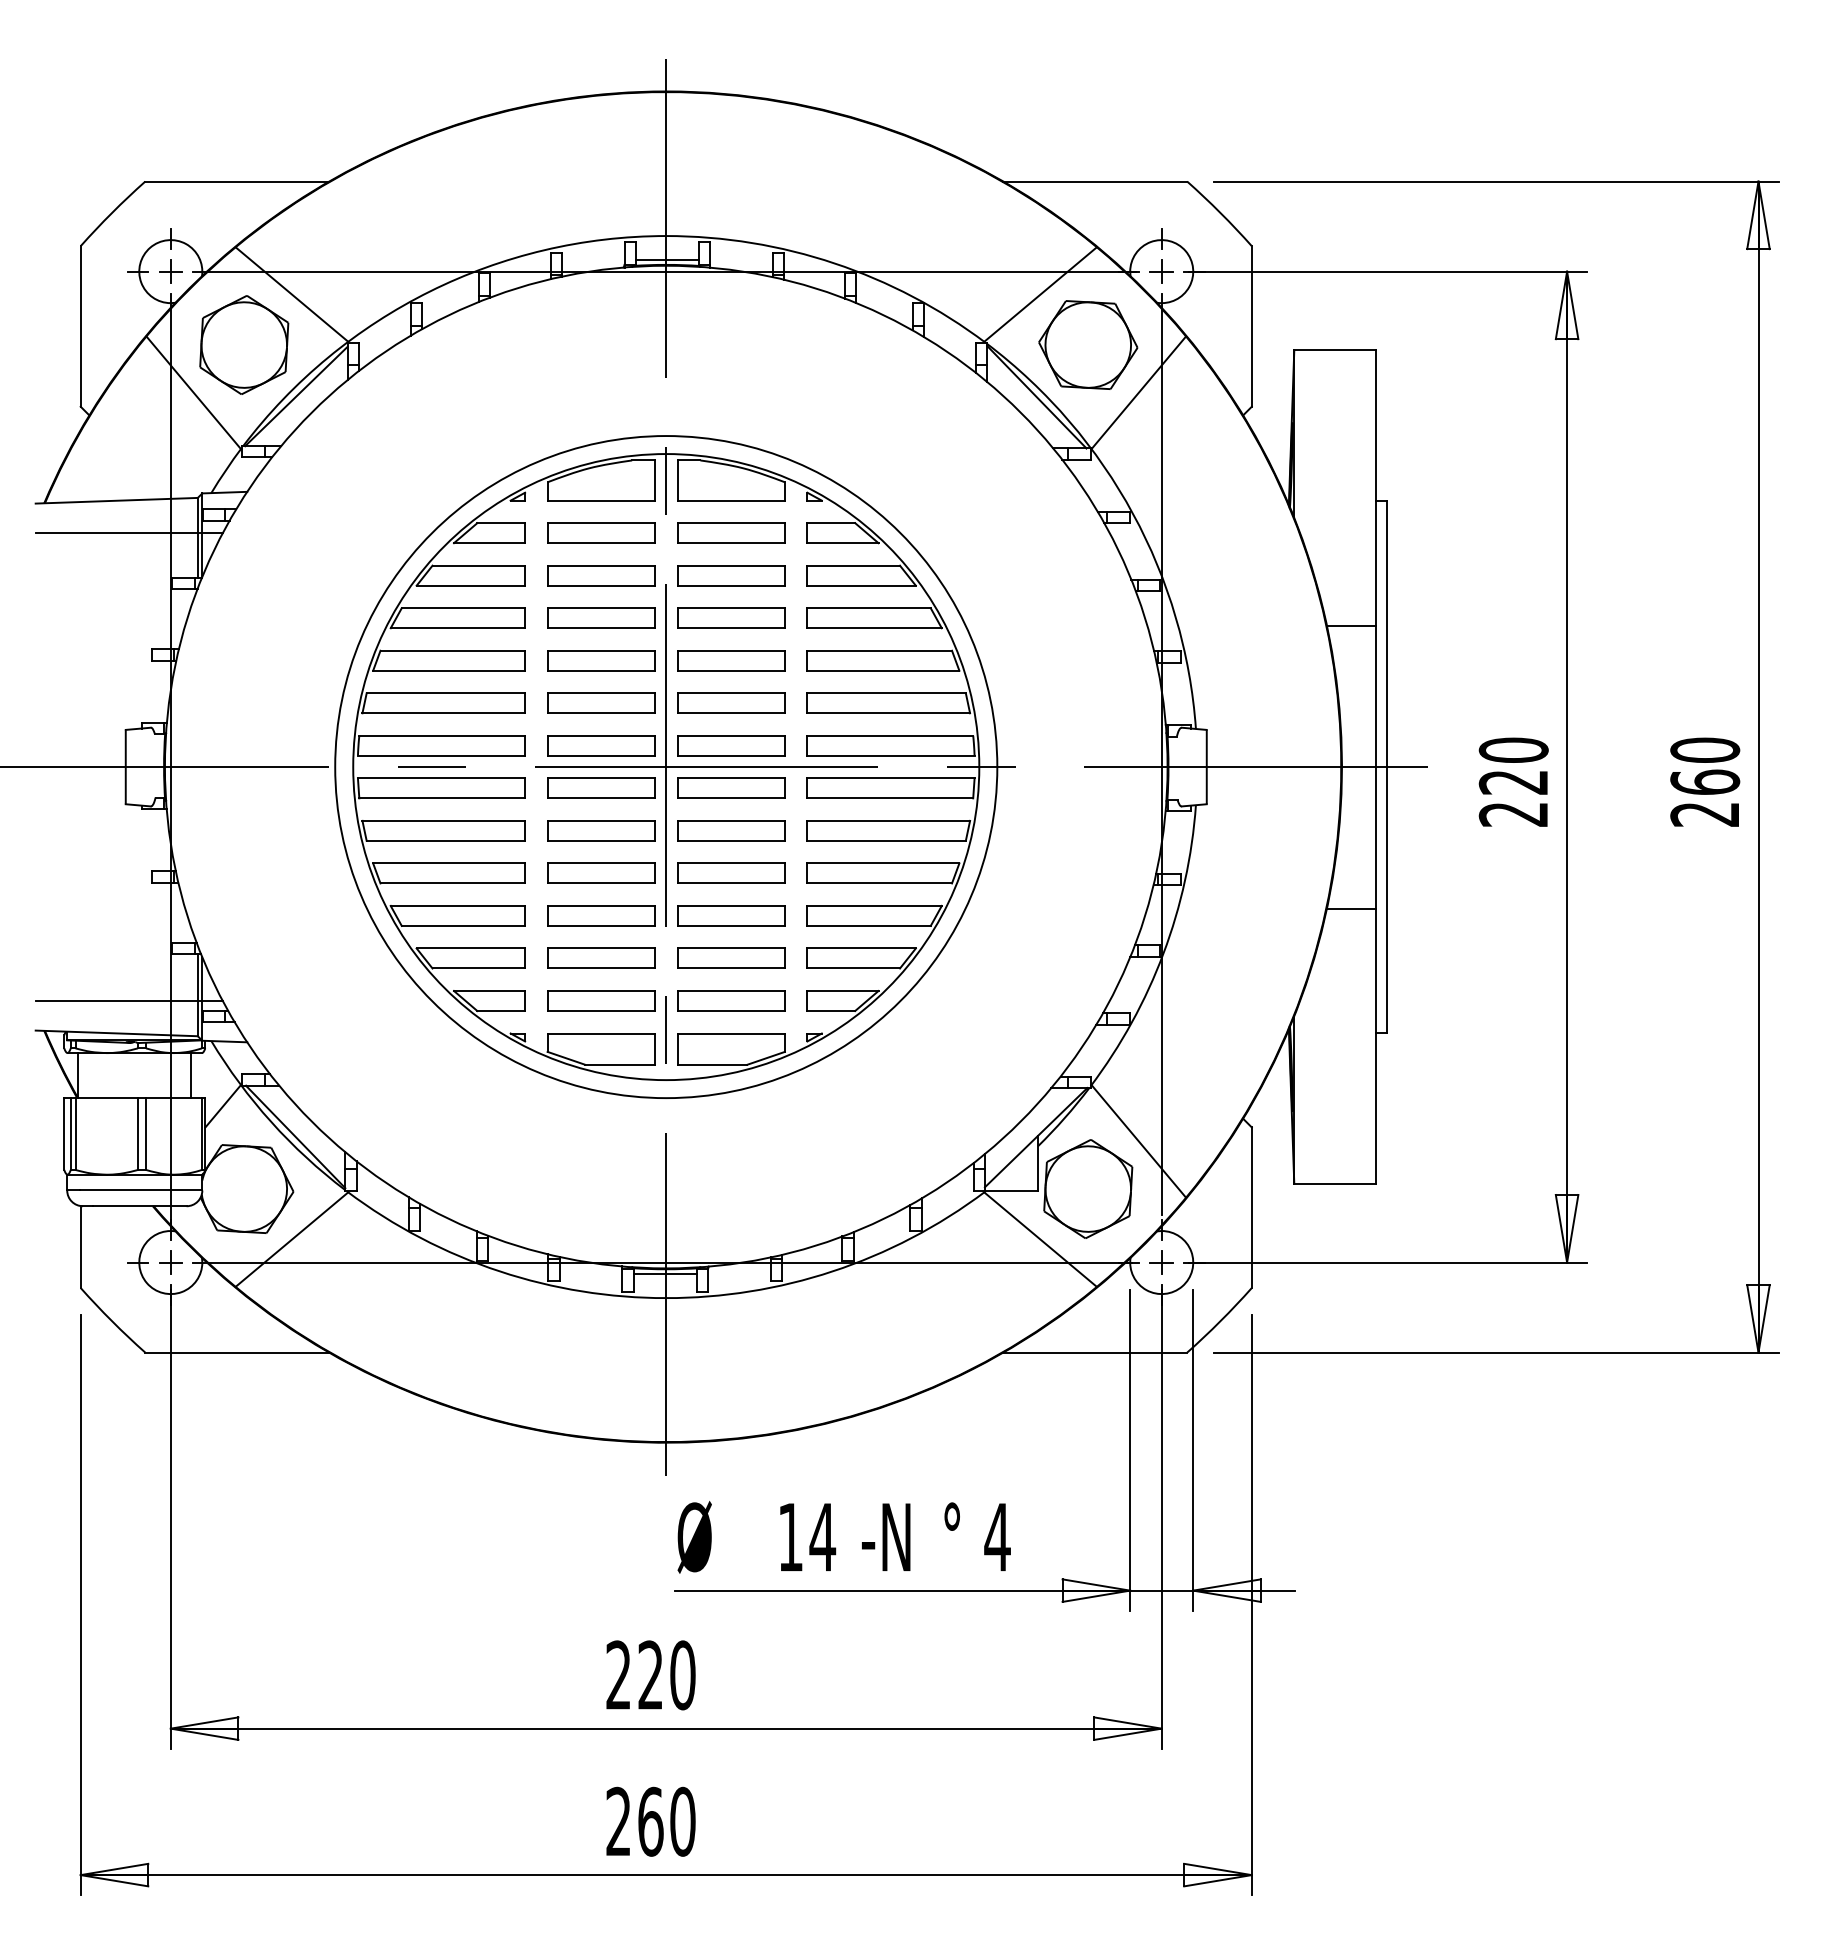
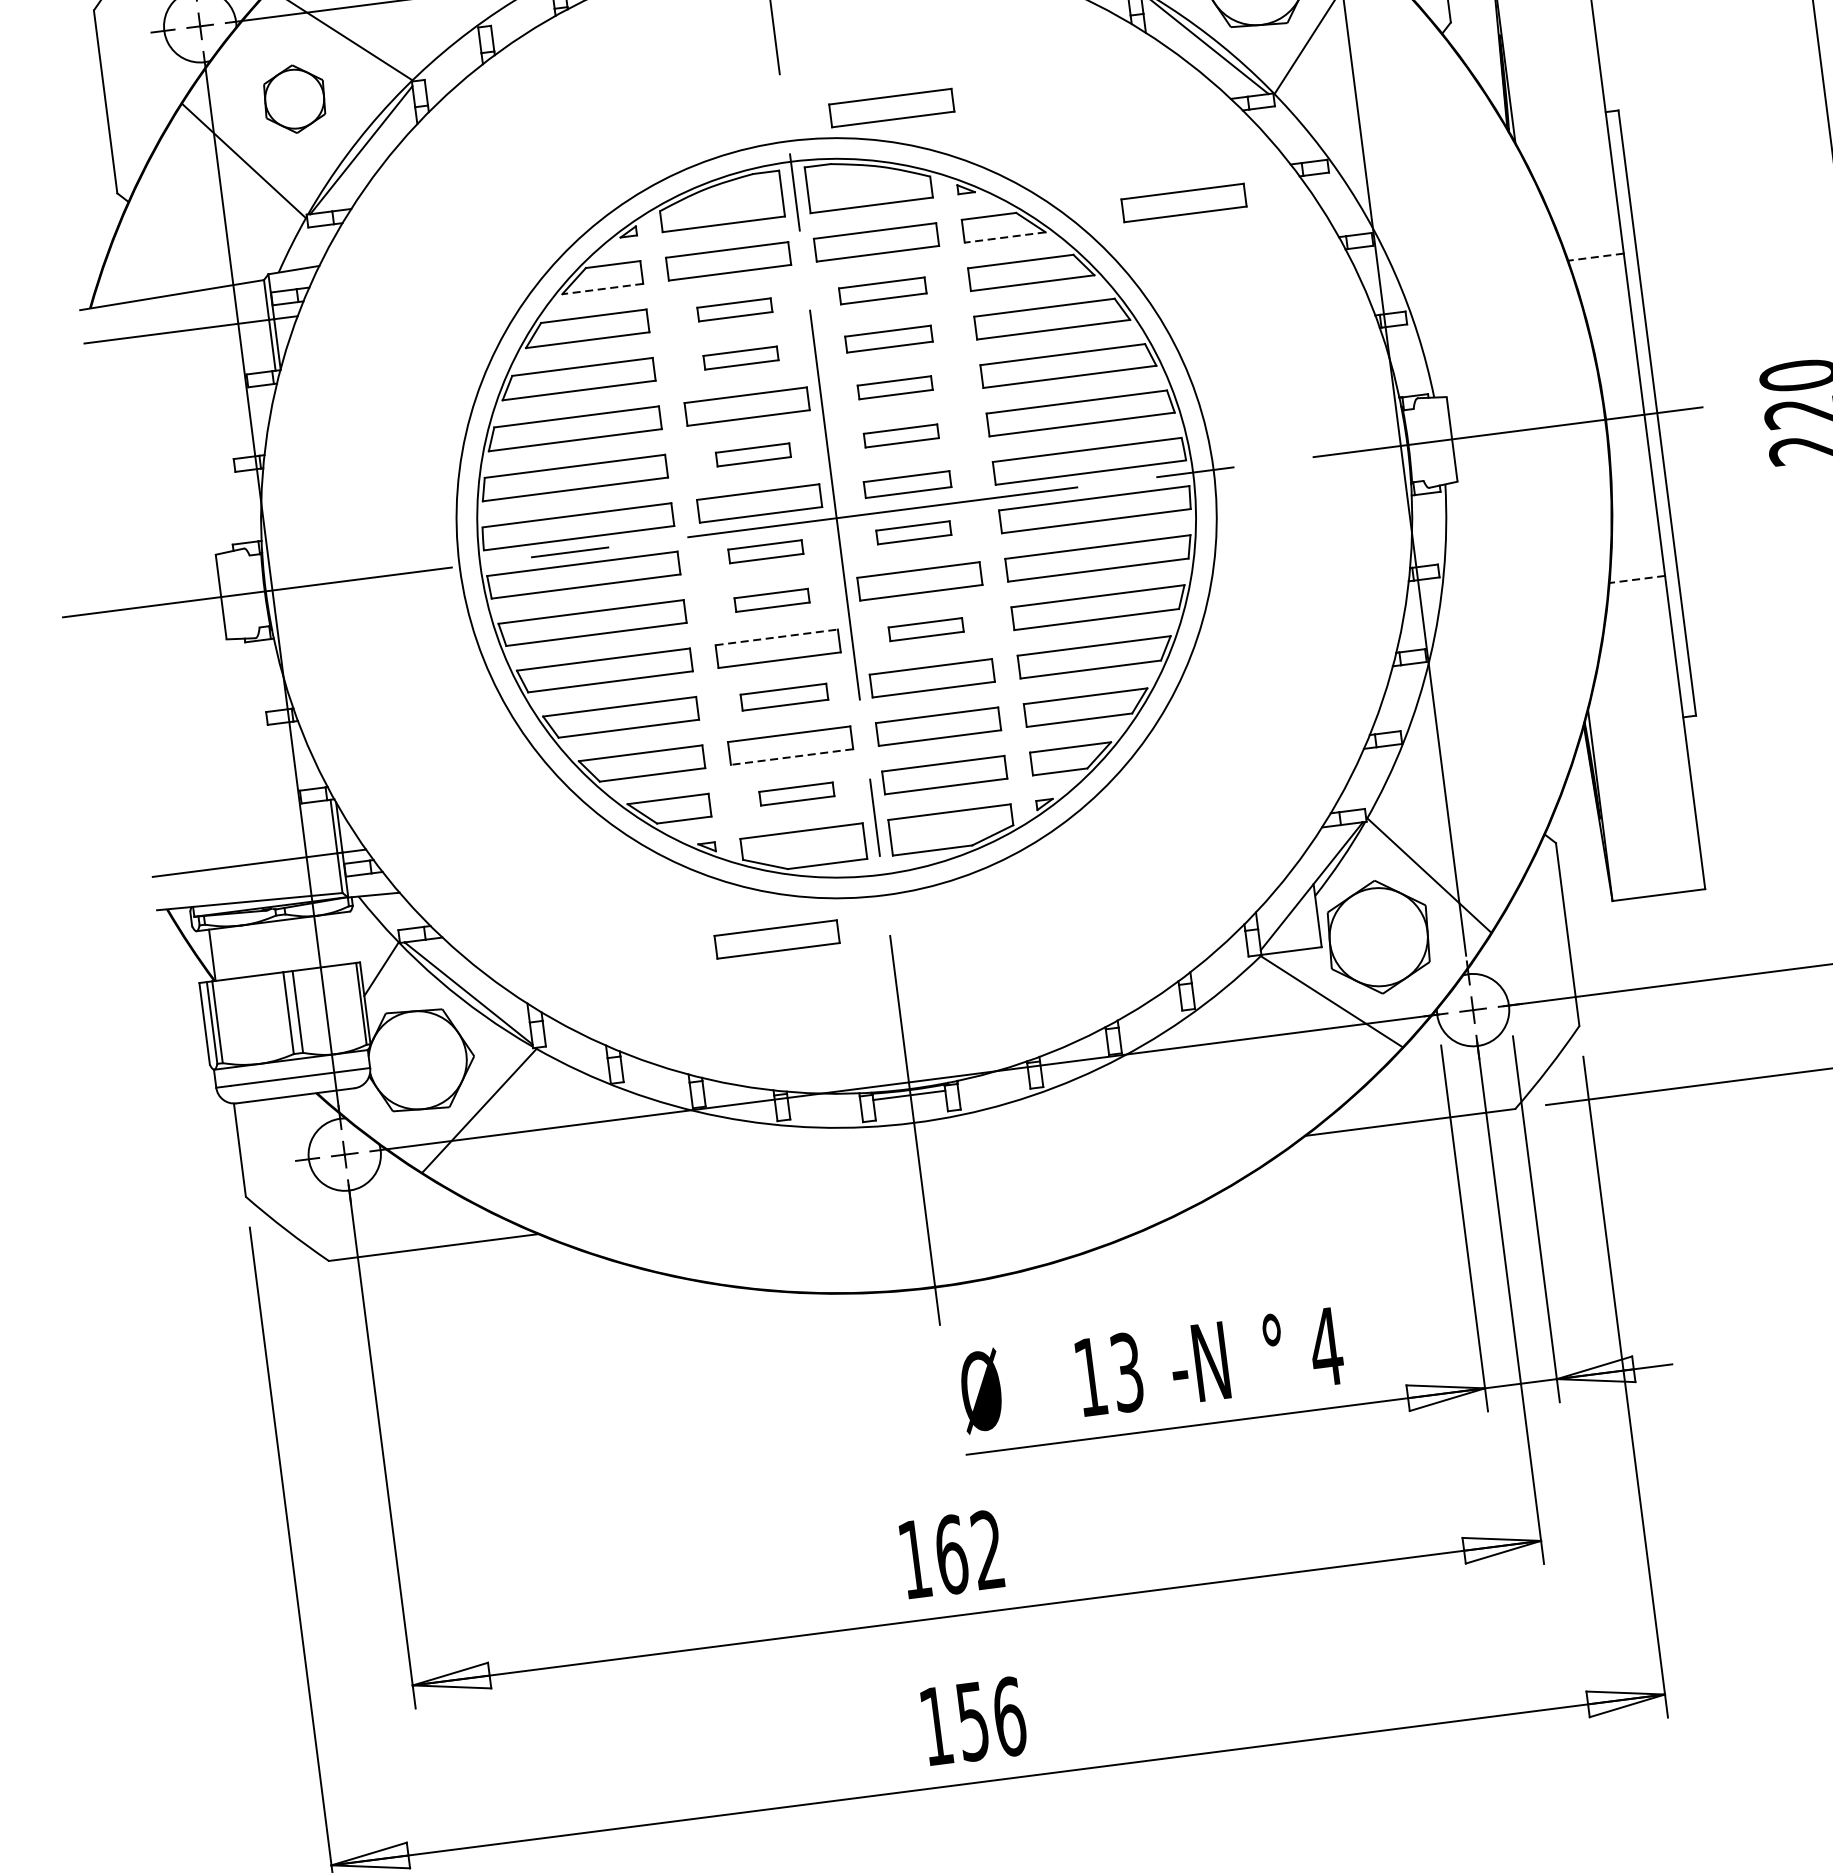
part: (244, 344) -> (294, 98), size x0.6
part: (759, 418) -> (891, 107), added
part: (1001, 532) -> (1184, 202), added
line: (489, 543) -> (602, 289), solid -> dashed
line: (842, 543) -> (1004, 237), solid -> dashed
part: (601, 575) -> (734, 309), size x0.6
part: (731, 575) -> (882, 290), size x0.7
part: (601, 617) -> (741, 357), size x0.6
part: (731, 617) -> (889, 338), size x0.7
line: (1350, 625) -> (1595, 257), solid -> dashed
part: (731, 660) -> (895, 387), size x0.6
part: (601, 702) -> (753, 454), size x0.6
part: (731, 702) -> (901, 435), size x0.6
part: (731, 745) -> (907, 484), size x0.7
part: (601, 787) -> (765, 550), size x0.6
part: (731, 787) -> (913, 531), size x0.6
part: (601, 830) -> (772, 599), size x0.6
line: (601, 863) -> (776, 637), solid -> dashed
part: (731, 872) -> (926, 628), size x0.6
line: (1350, 908) -> (1636, 579), solid -> dashed
part: (601, 915) -> (784, 696), size x0.7
line: (601, 968) -> (792, 757), solid -> dashed
part: (601, 1000) -> (796, 793), size x0.6
line: (191, 1075) -> (341, 938), removed
part: (568, 1123) -> (777, 938), added
text: (822, 1537) -> (1126, 1372), 14 -> 13
text: (650, 1675) -> (951, 1554), 220 -> 162
text: (650, 1821) -> (972, 1721), 260 -> 156

